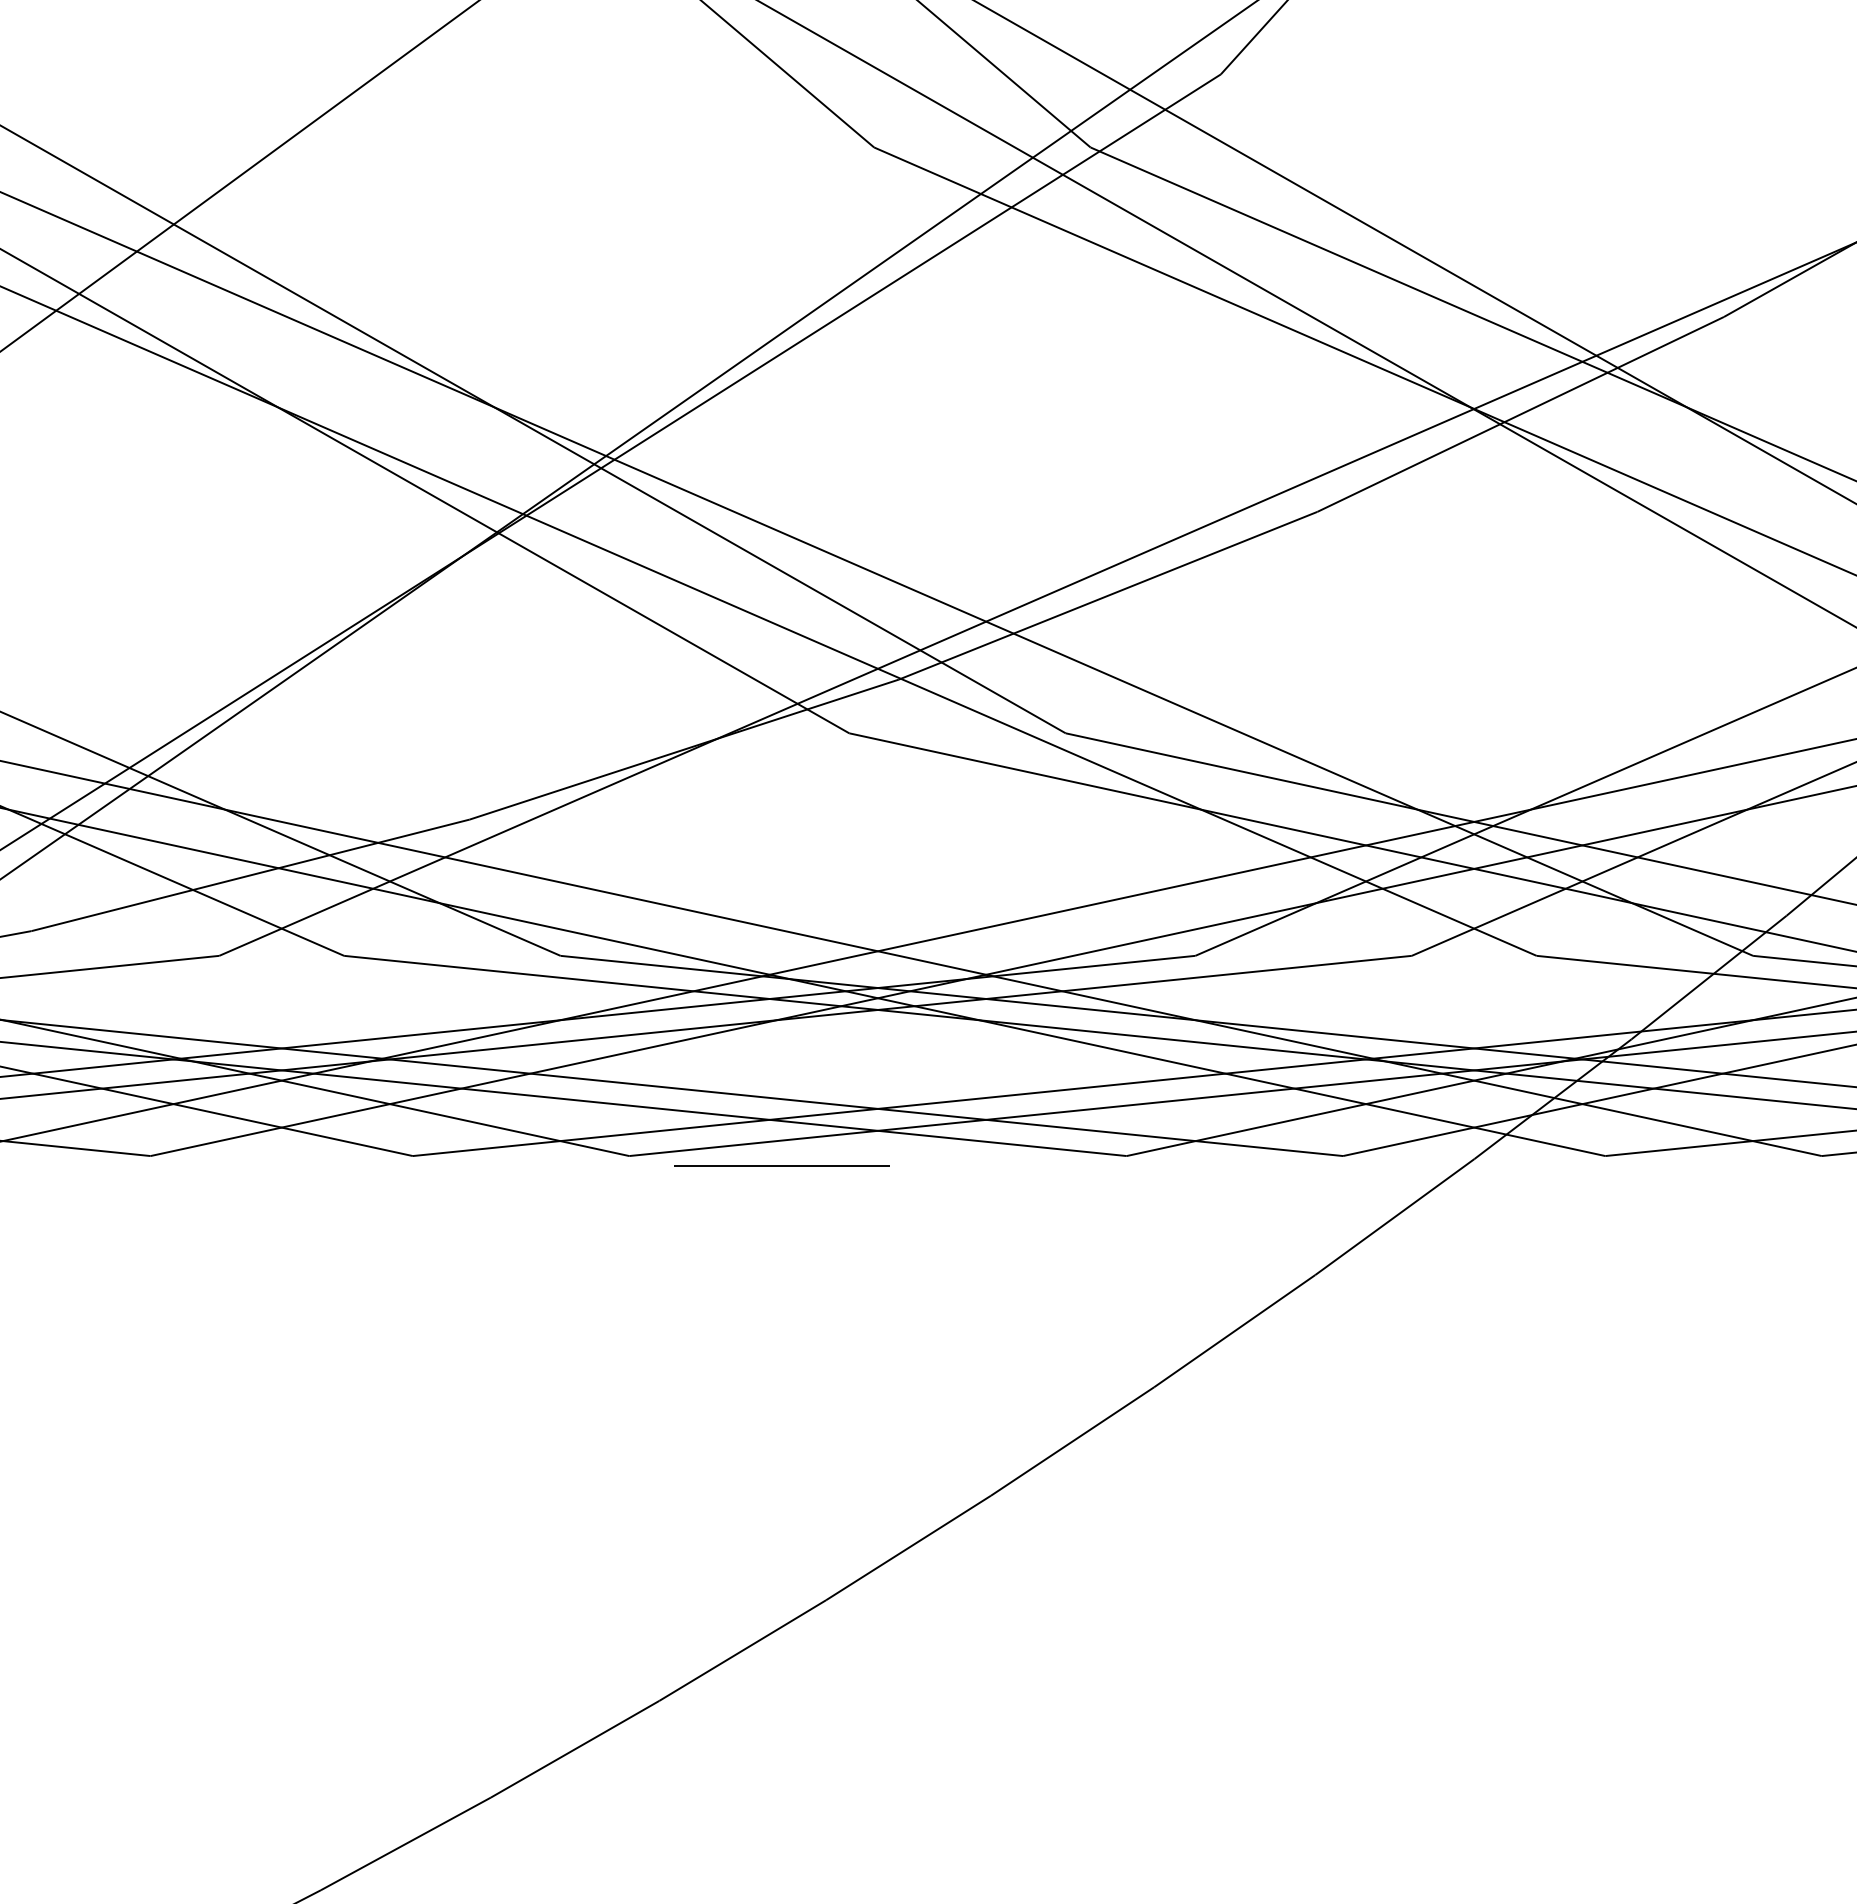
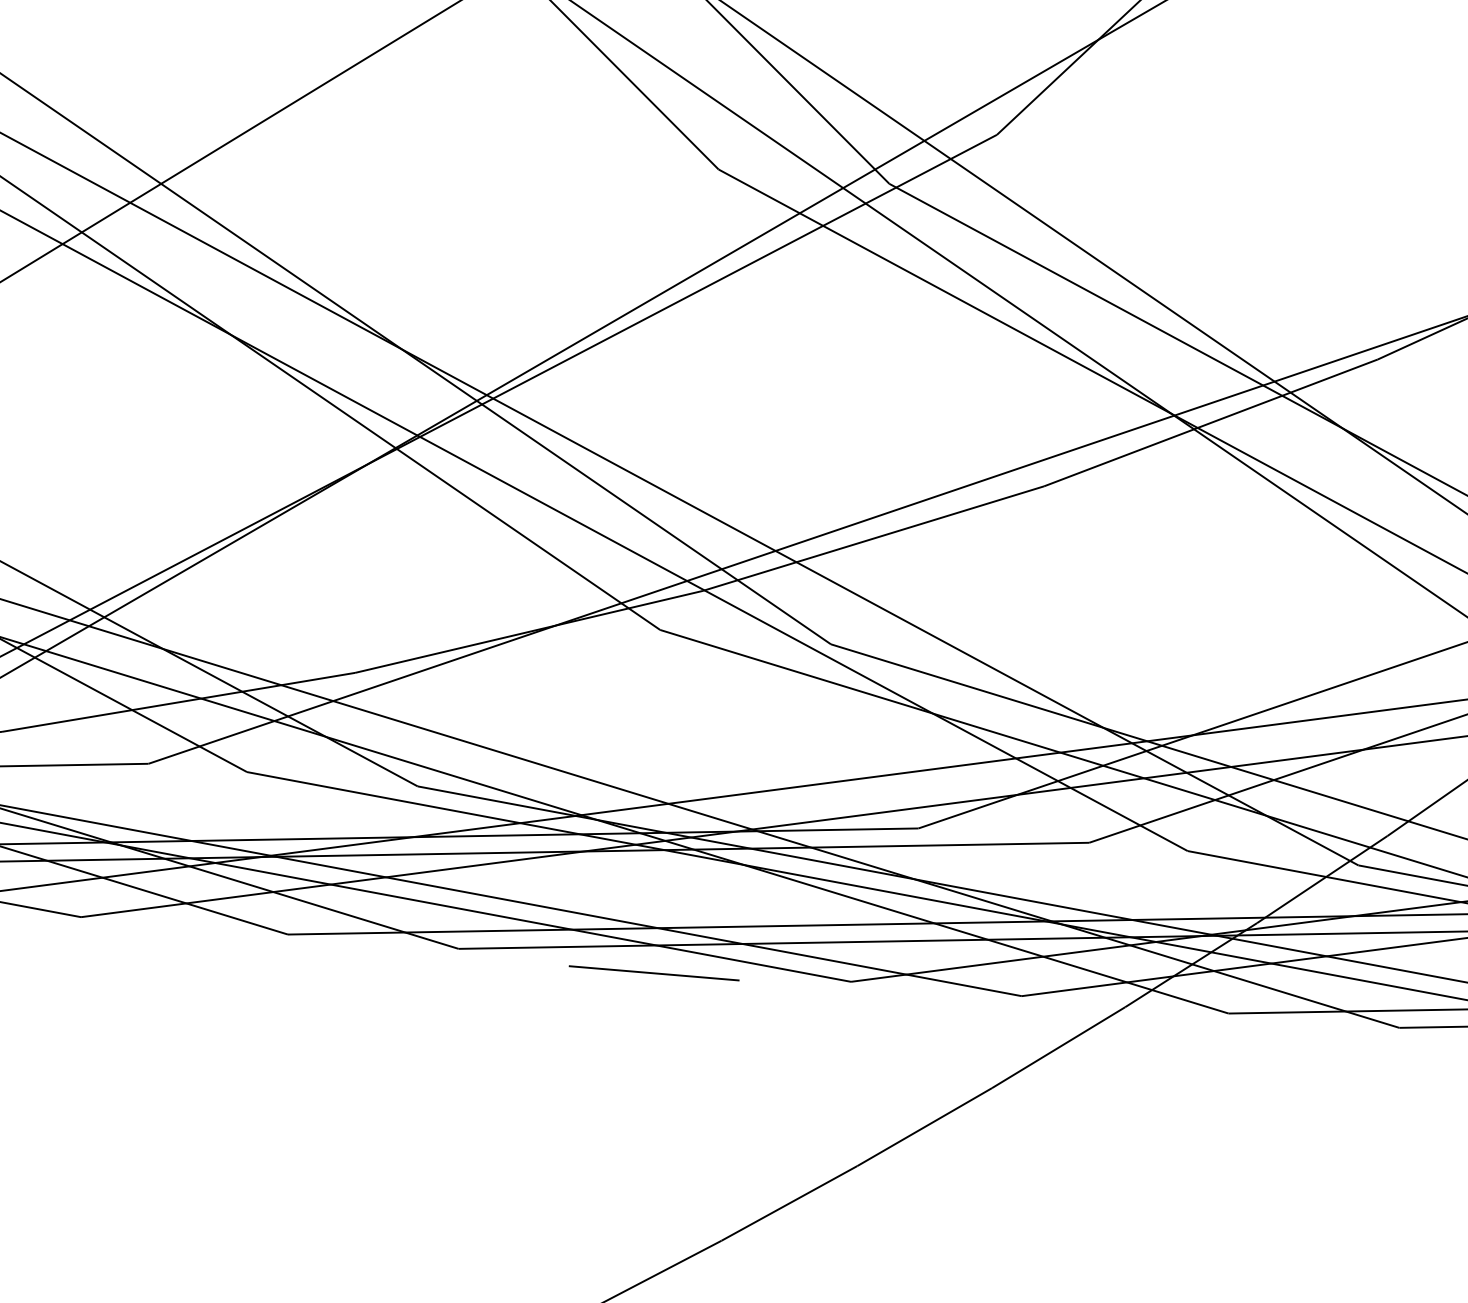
line: (781, 1165) -> (653, 972), moved

